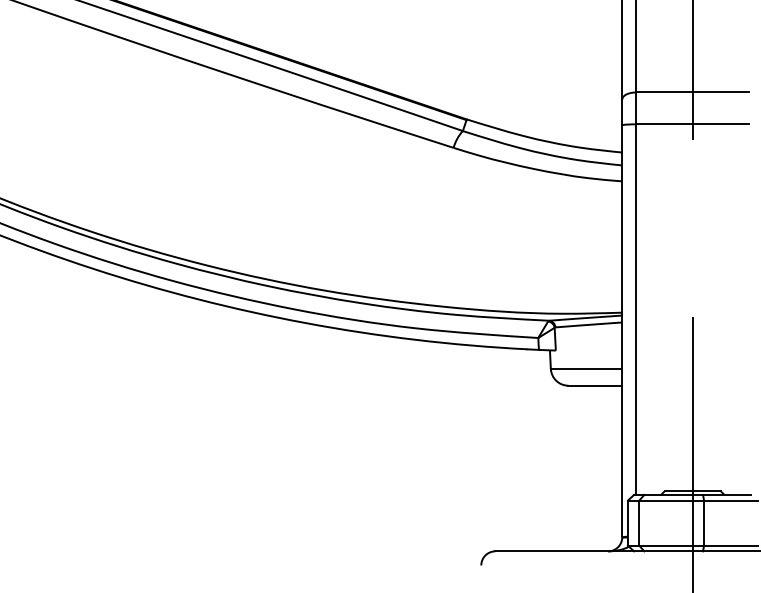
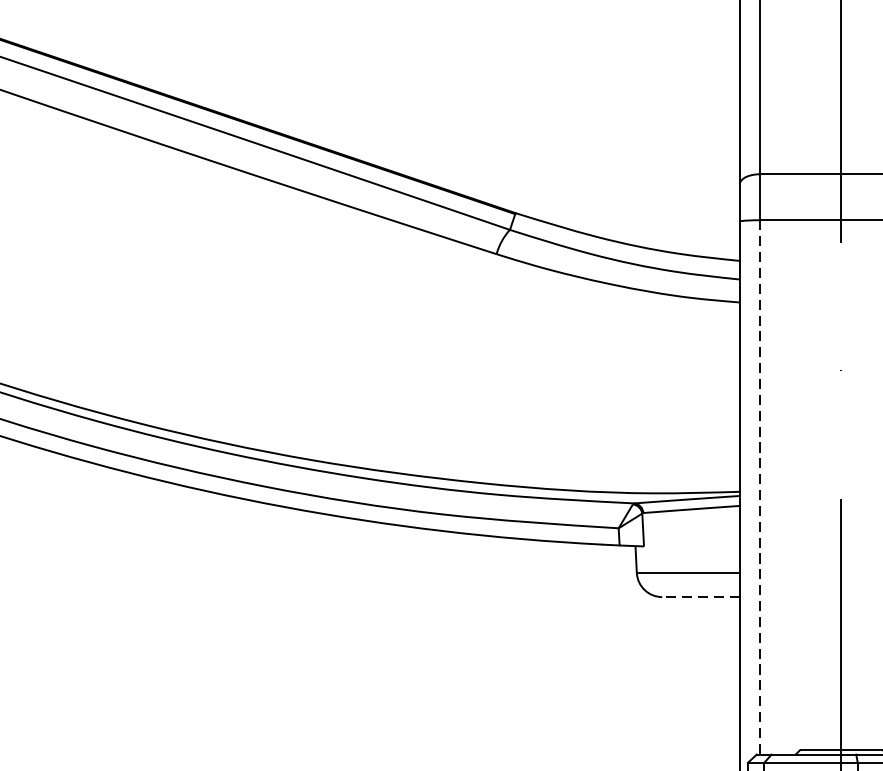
line: (636, 310) -> (760, 488), solid -> dashed
line: (595, 385) -> (701, 596), solid -> dashed

